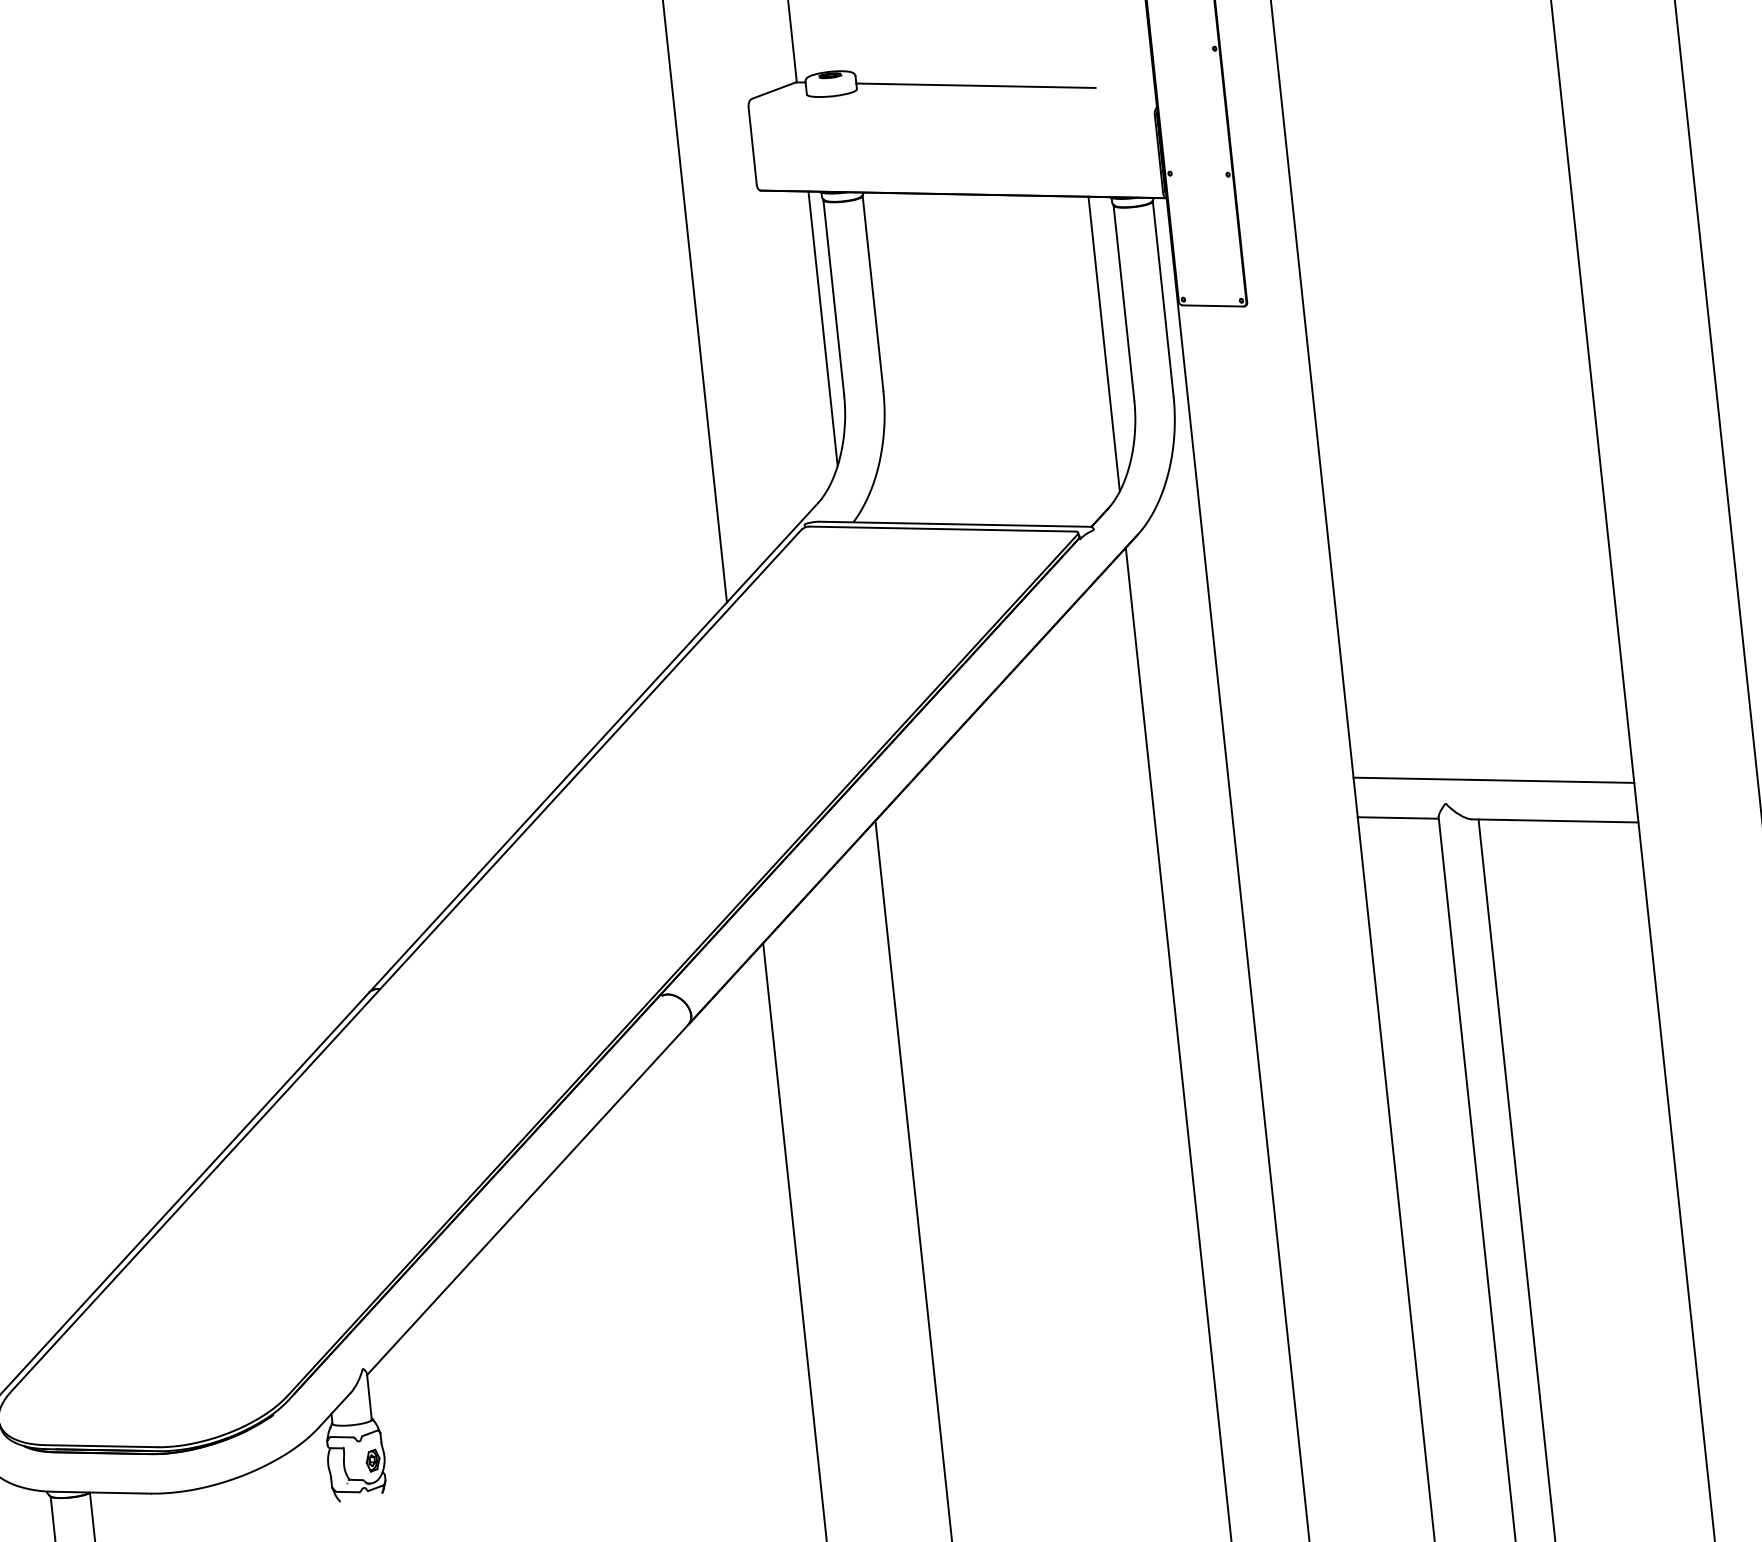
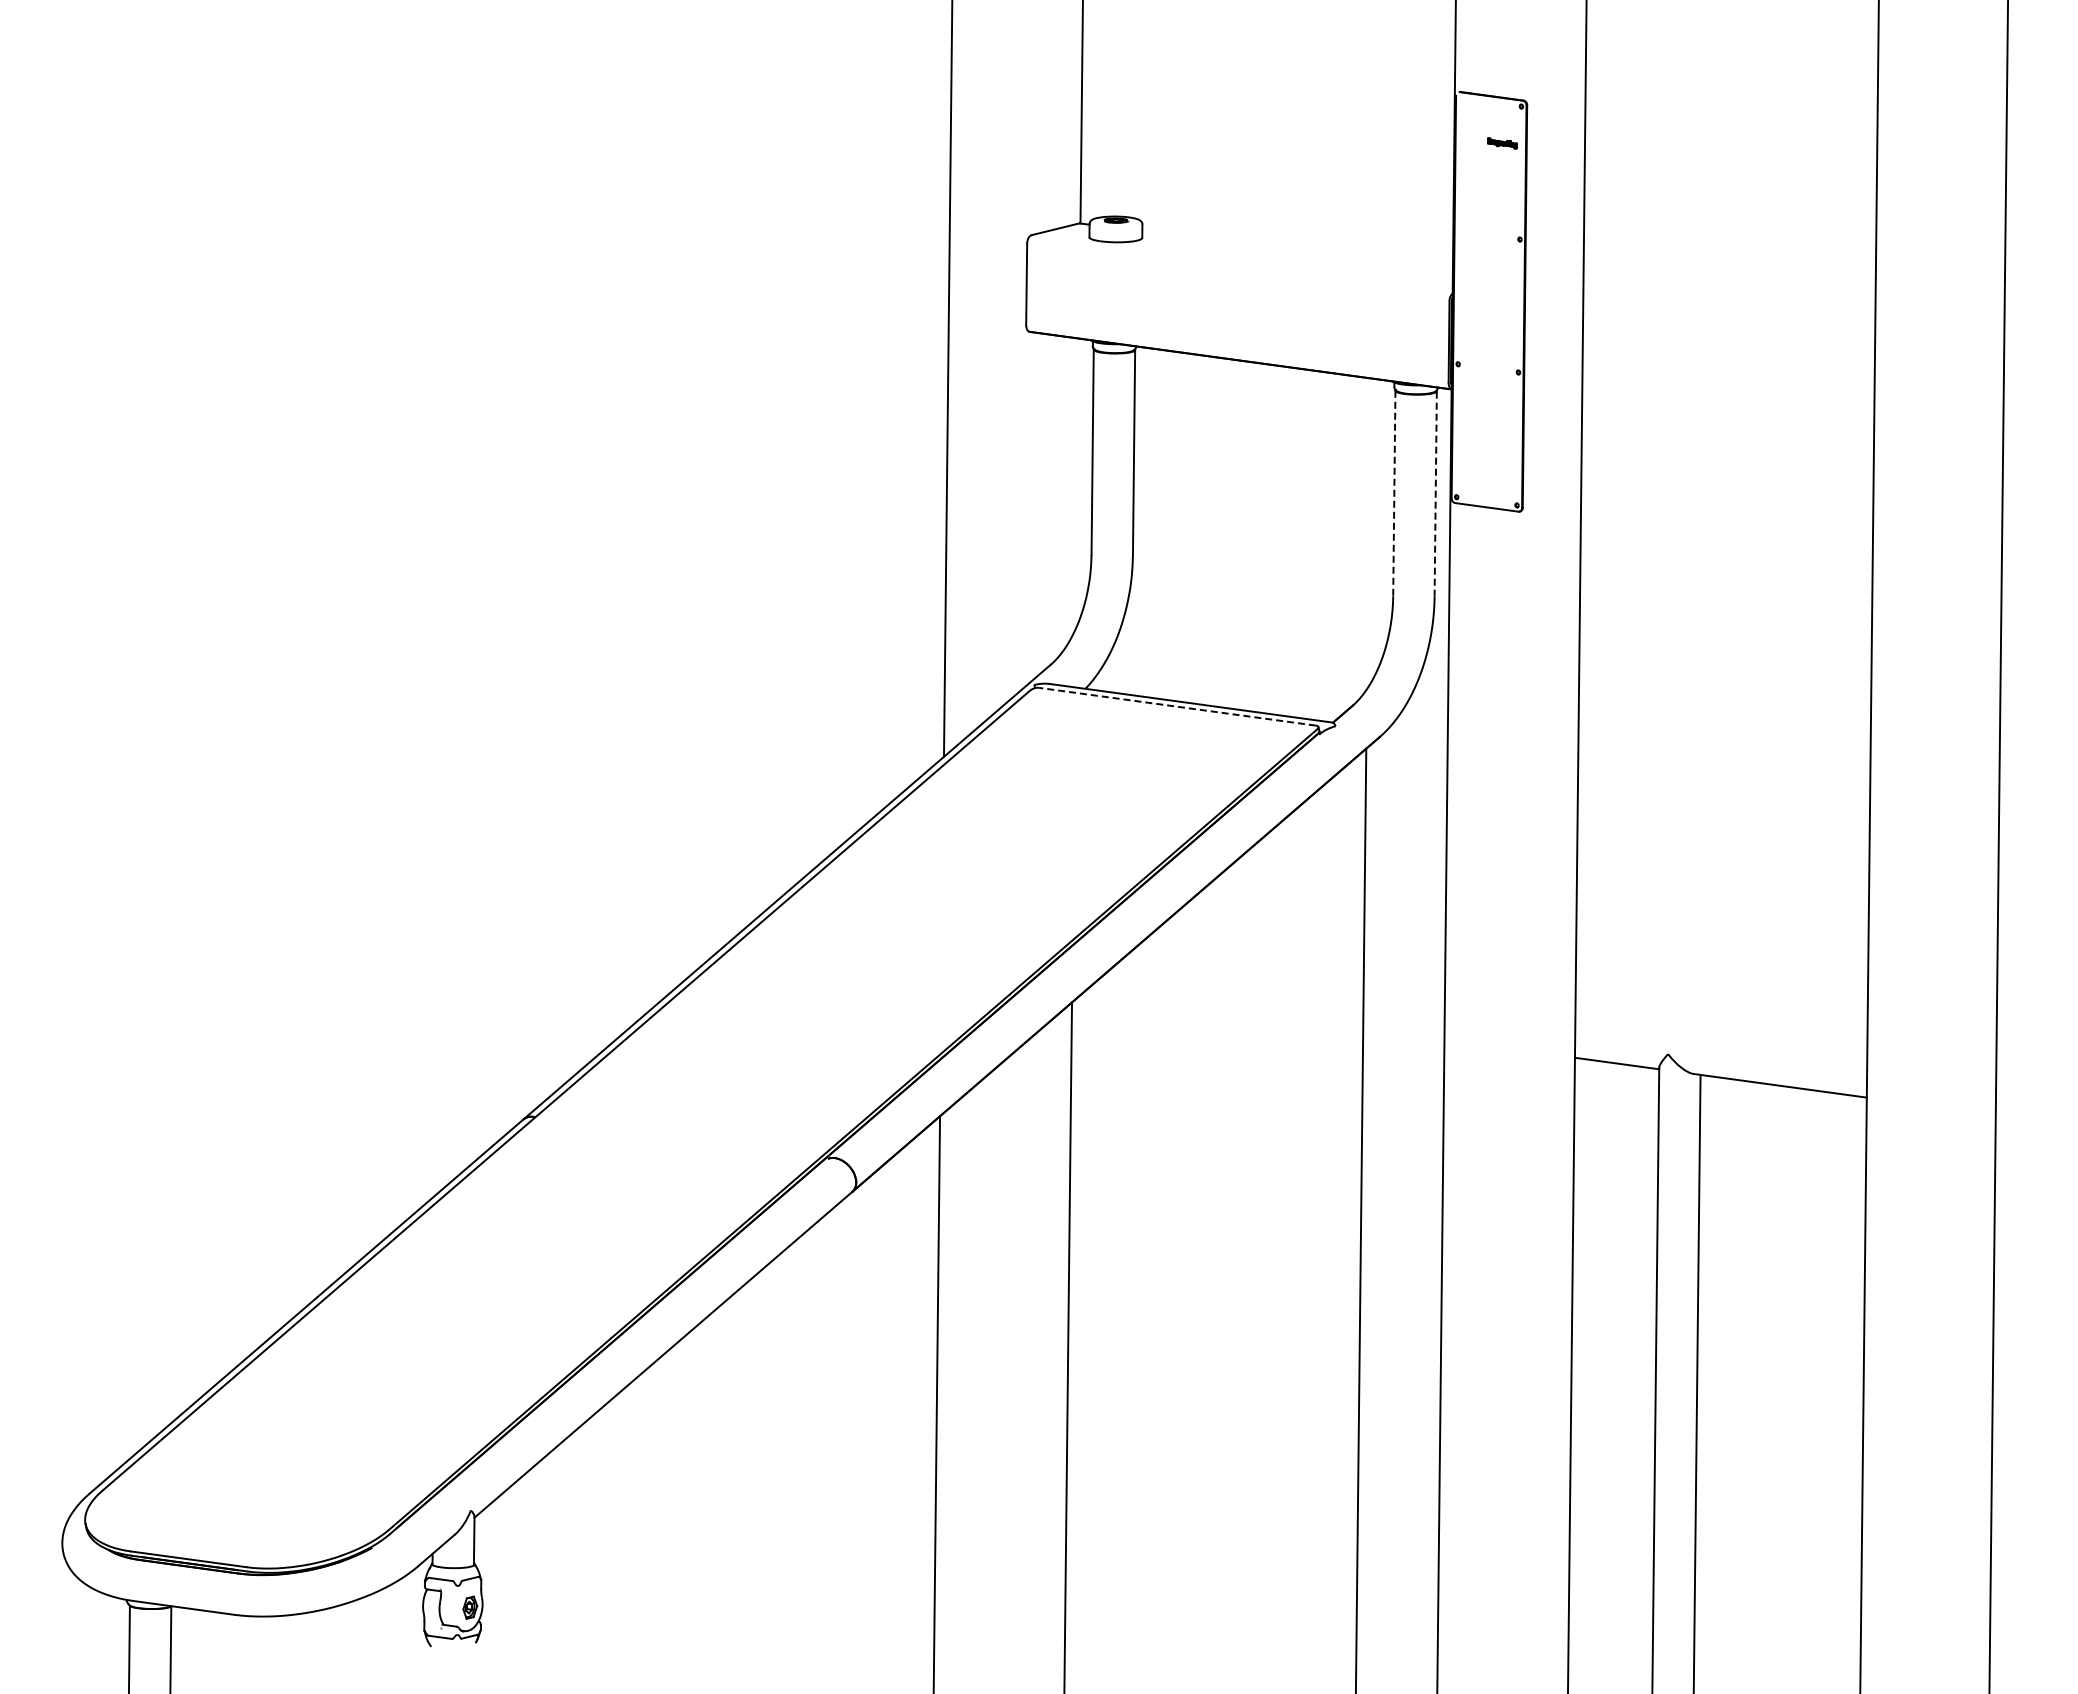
line: (975, 85) -> (1266, 248), removed
line: (1162, 298) -> (1435, 493), solid -> dashed
line: (1124, 303) -> (1394, 493), solid -> dashed
line: (822, 328) -> (1077, 483), removed
line: (1103, 343) -> (1368, 533), removed
line: (942, 528) -> (1177, 706), solid -> dashed
line: (1493, 779) -> (1721, 1035), removed

